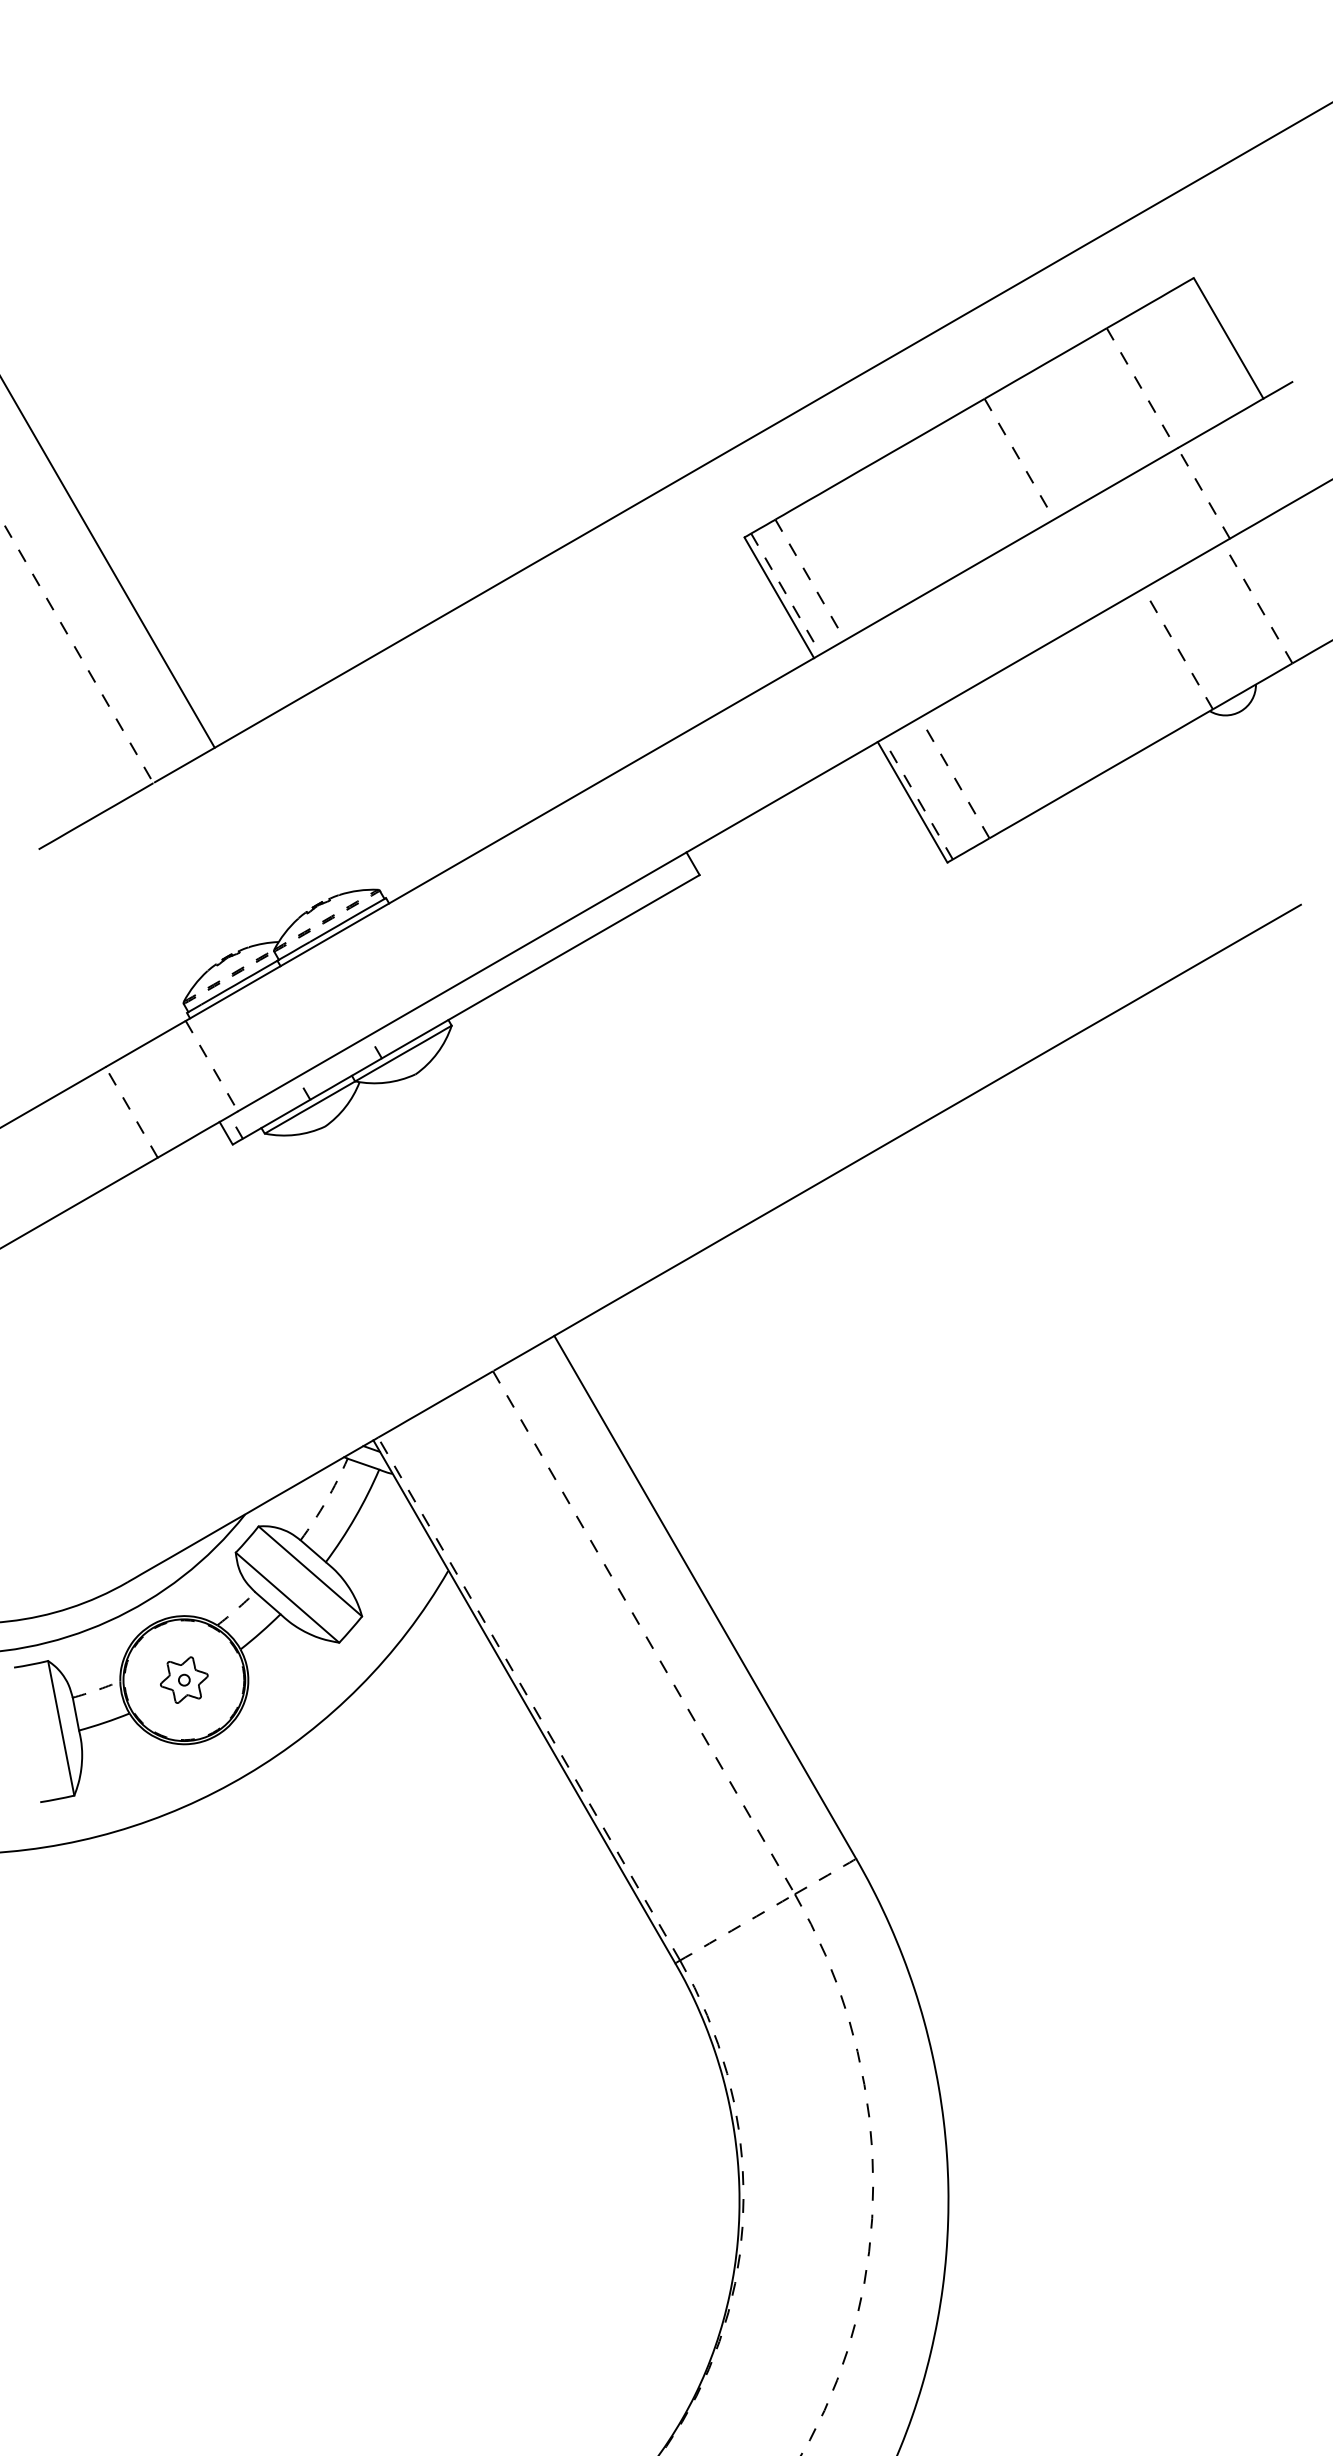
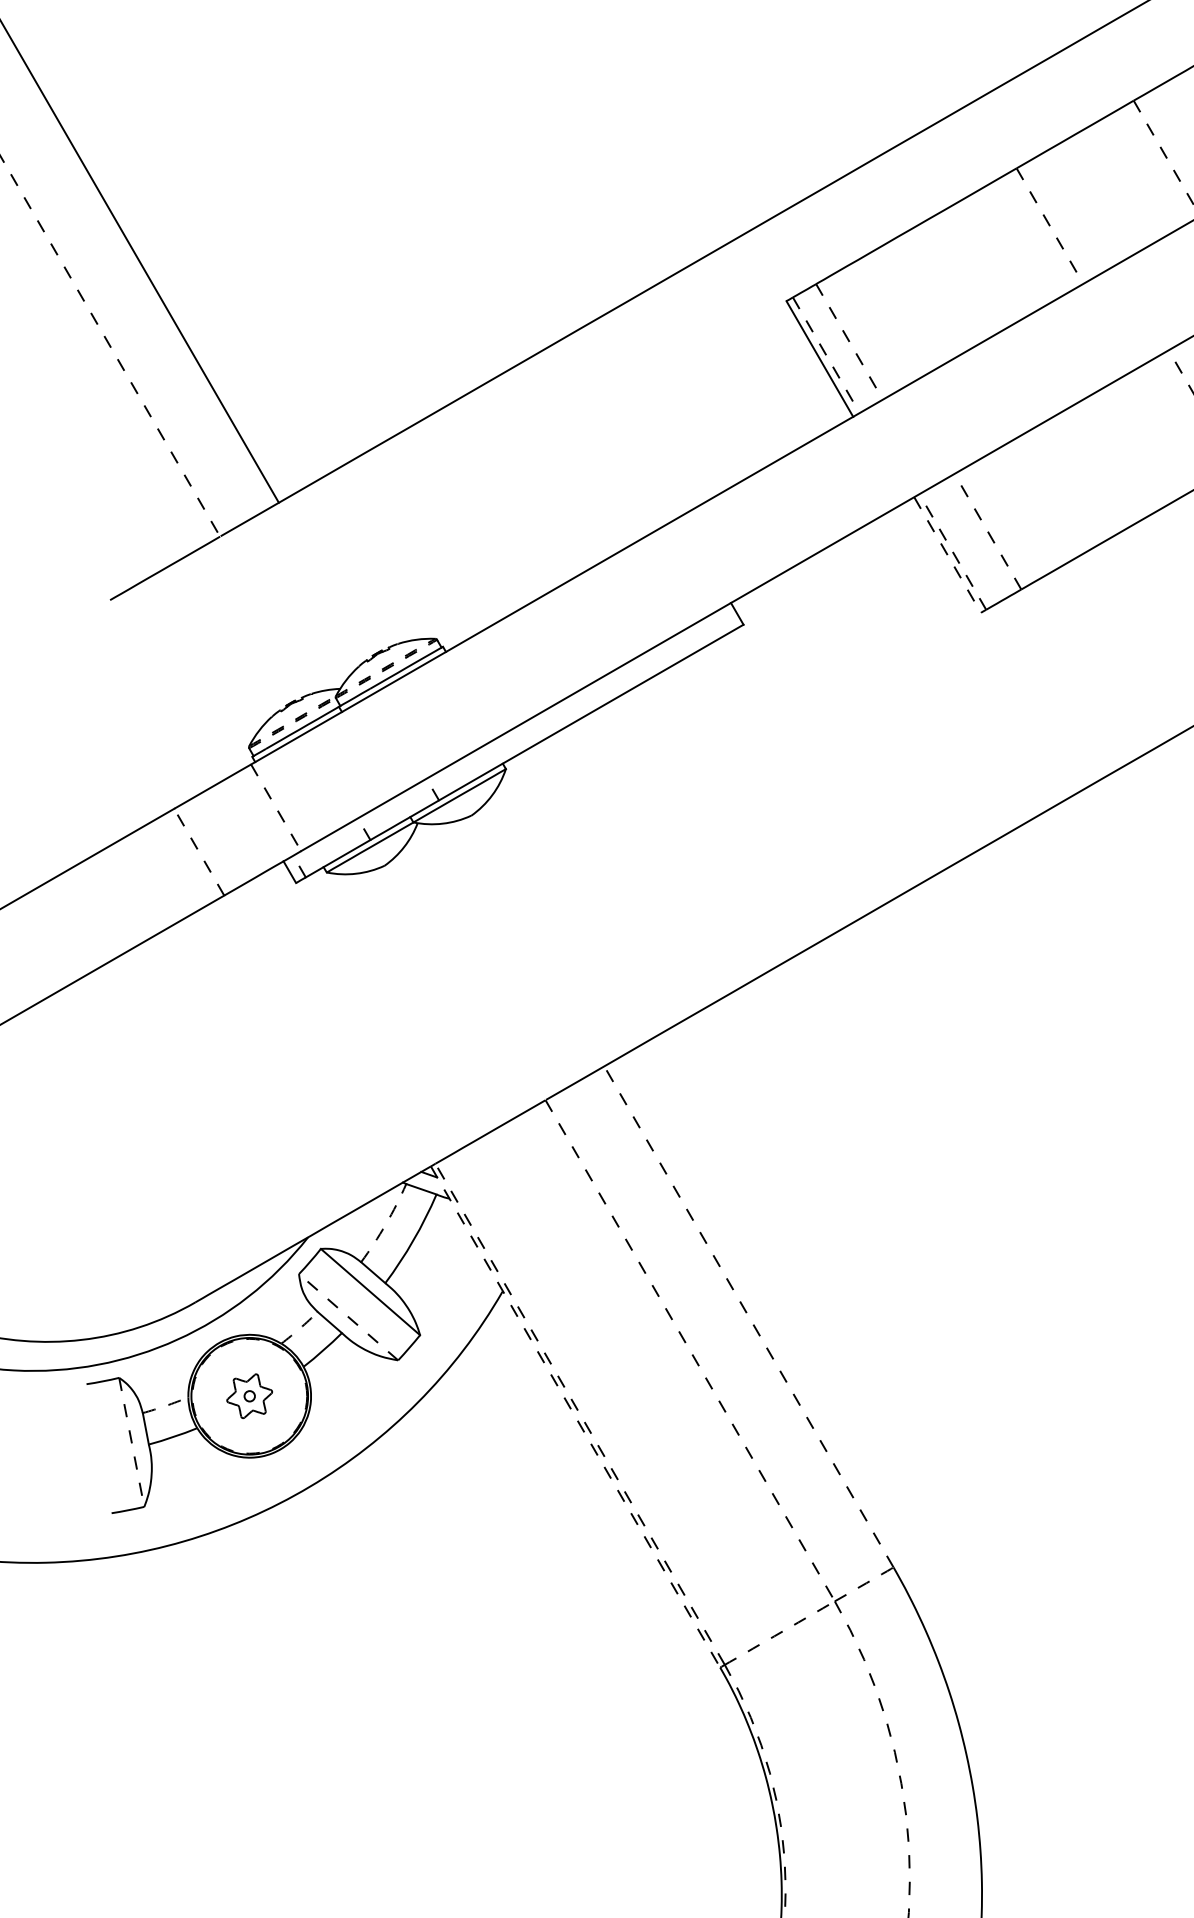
line: (912, 802) -> (947, 555), solid -> dashed
line: (287, 1597) -> (348, 1317), solid -> dashed
line: (705, 1597) -> (749, 1317), solid -> dashed
line: (524, 1701) -> (575, 1416), solid -> dashed
line: (61, 1728) -> (132, 1442), solid -> dashed

